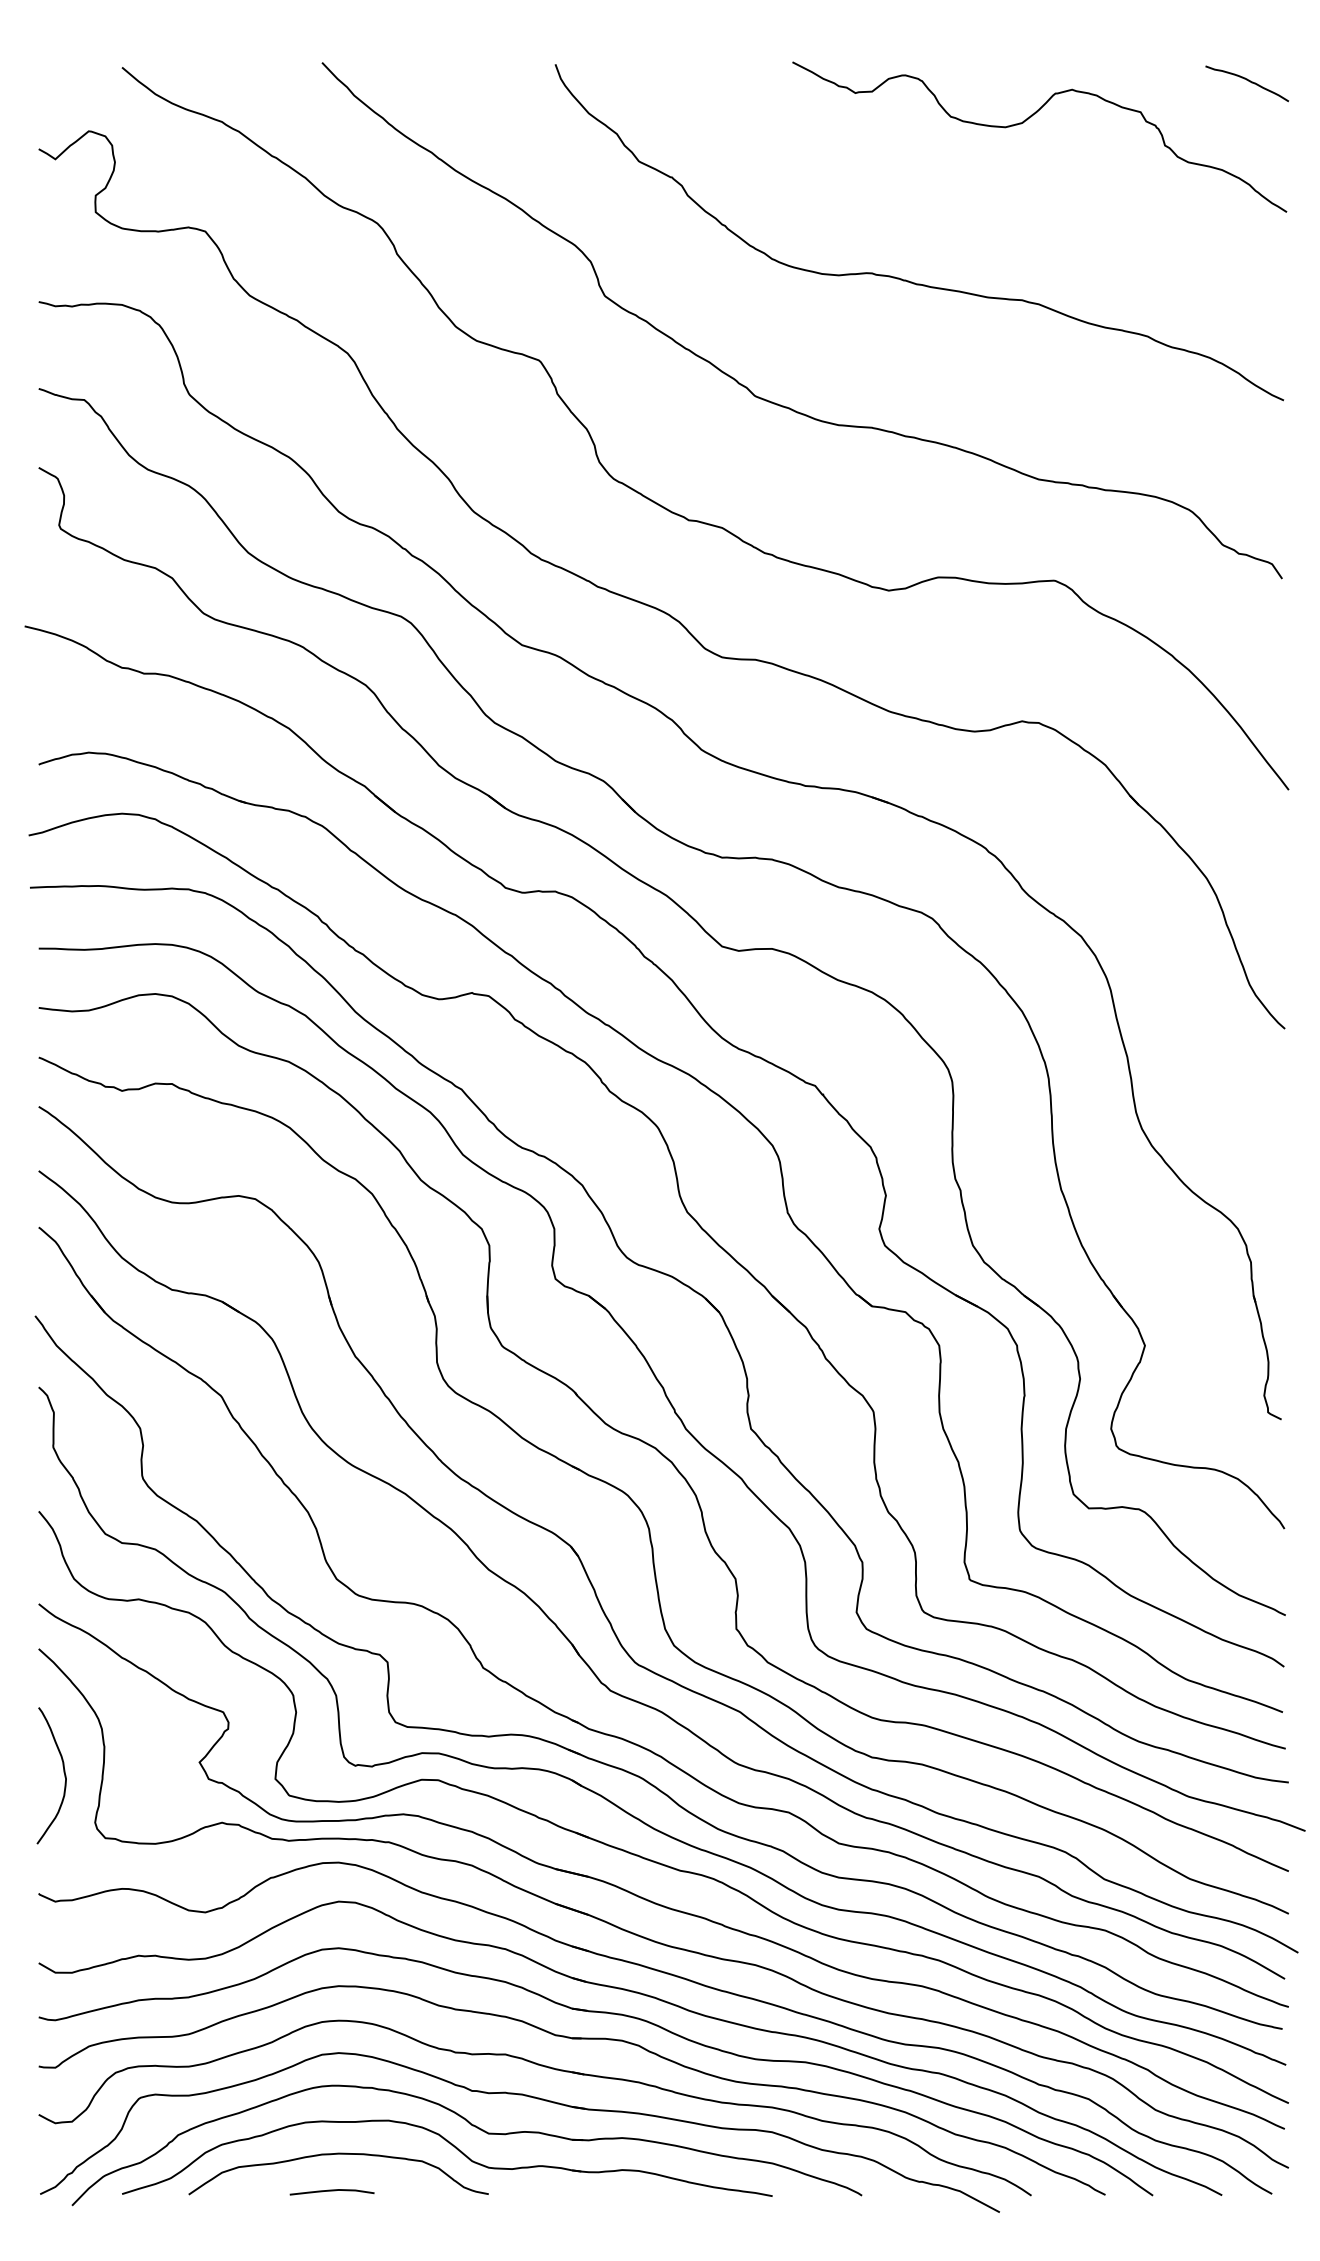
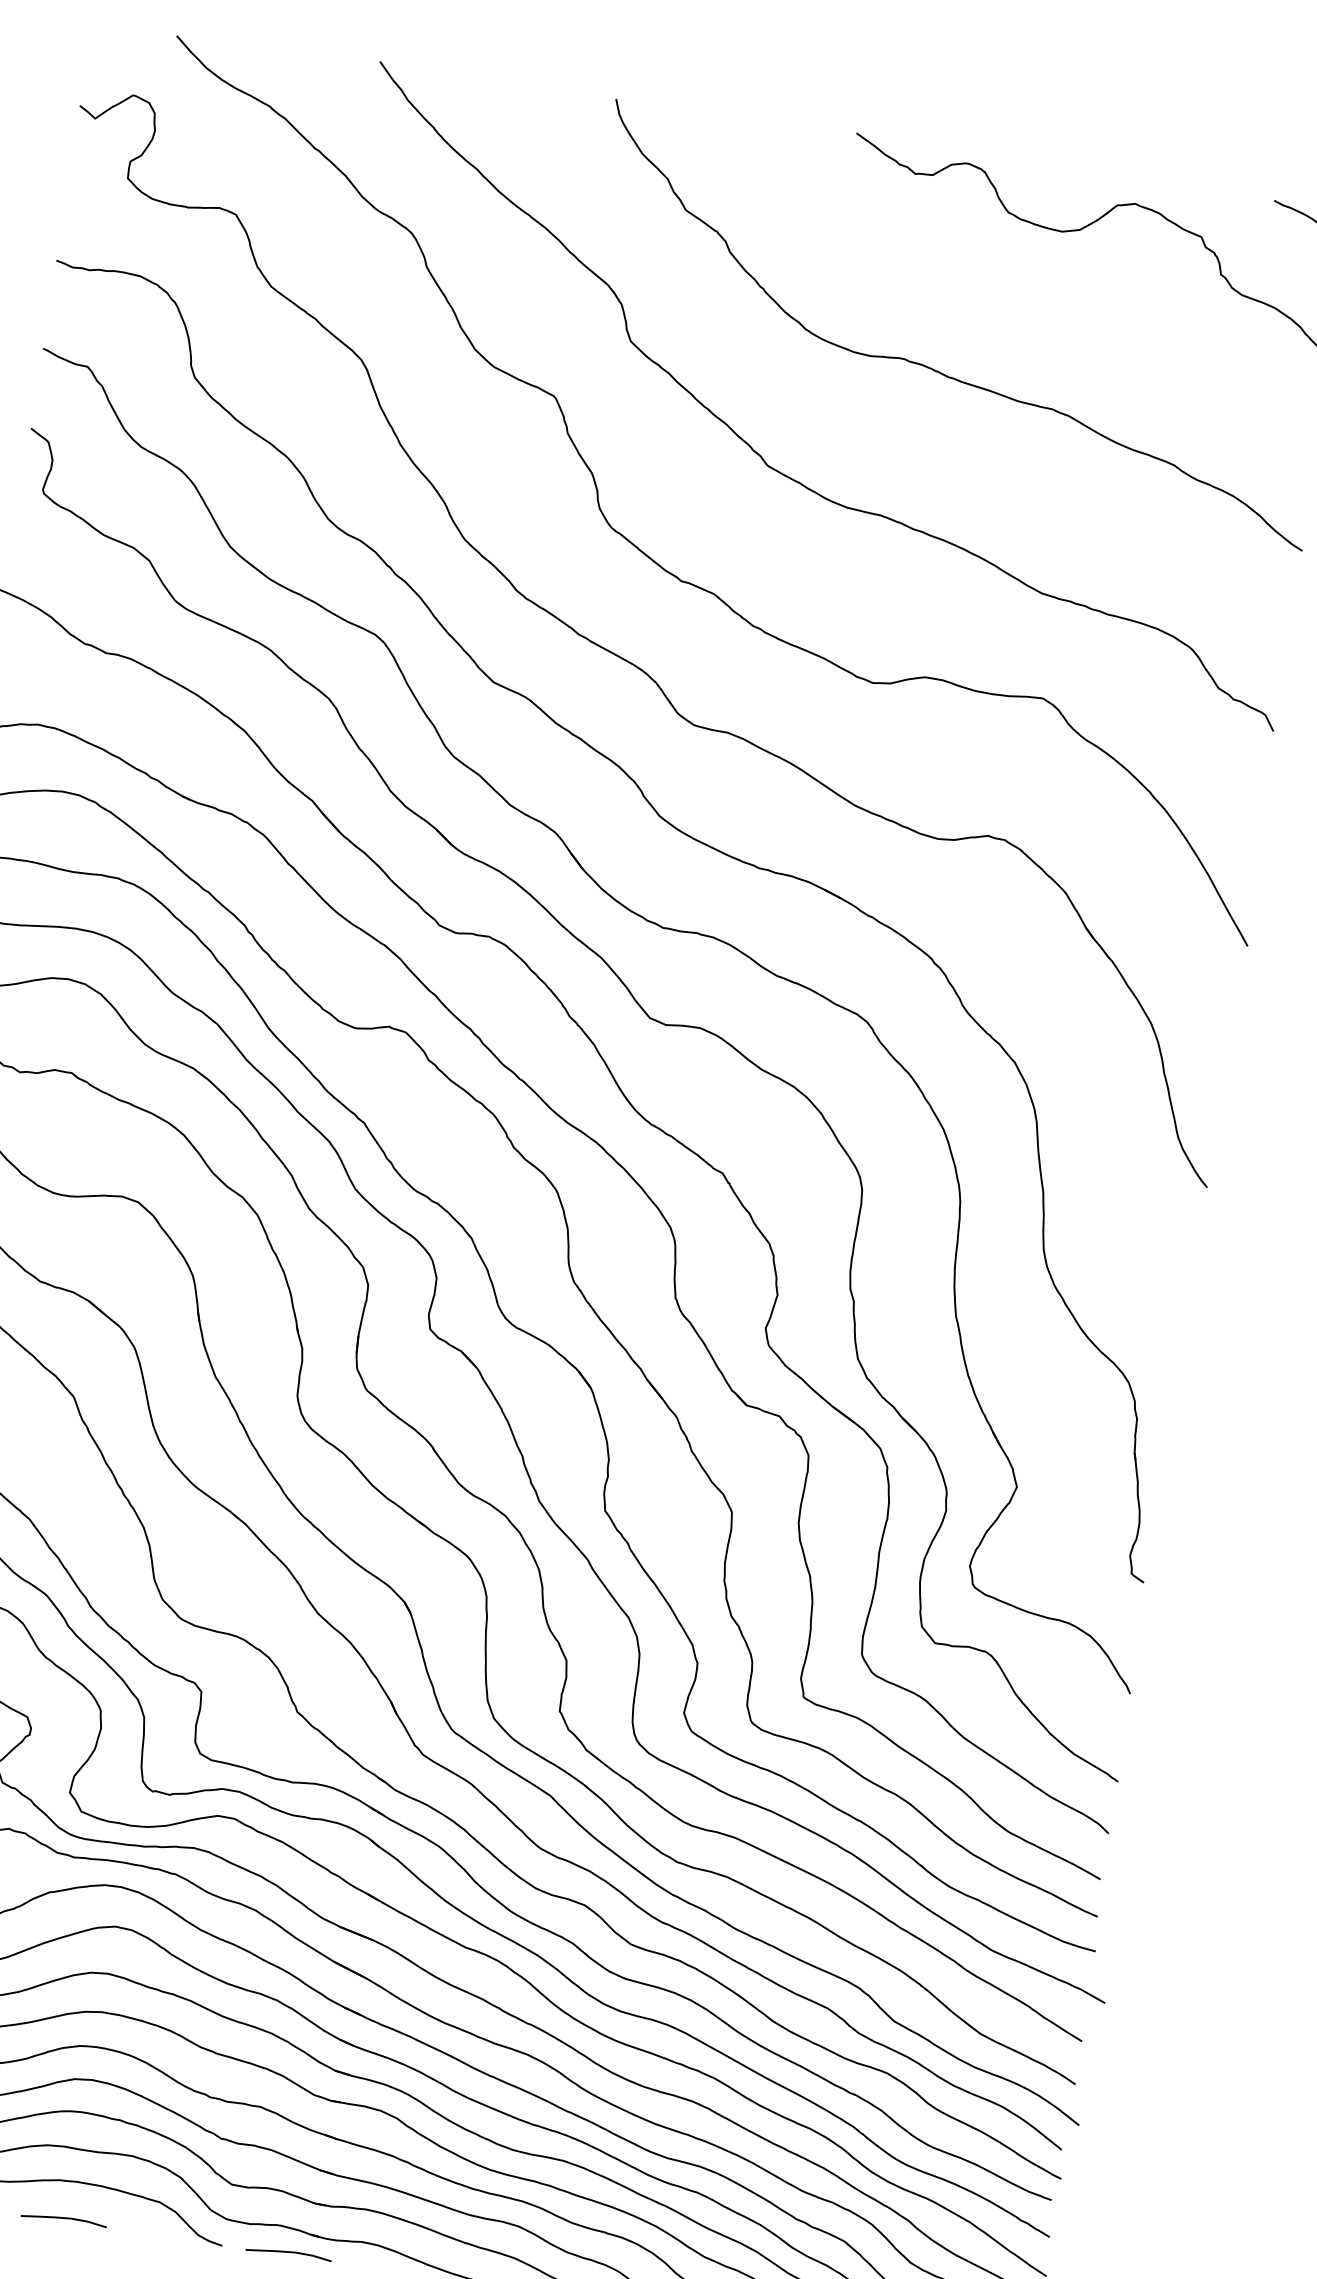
curve: (553, 2191) -> (288, 2253), added

